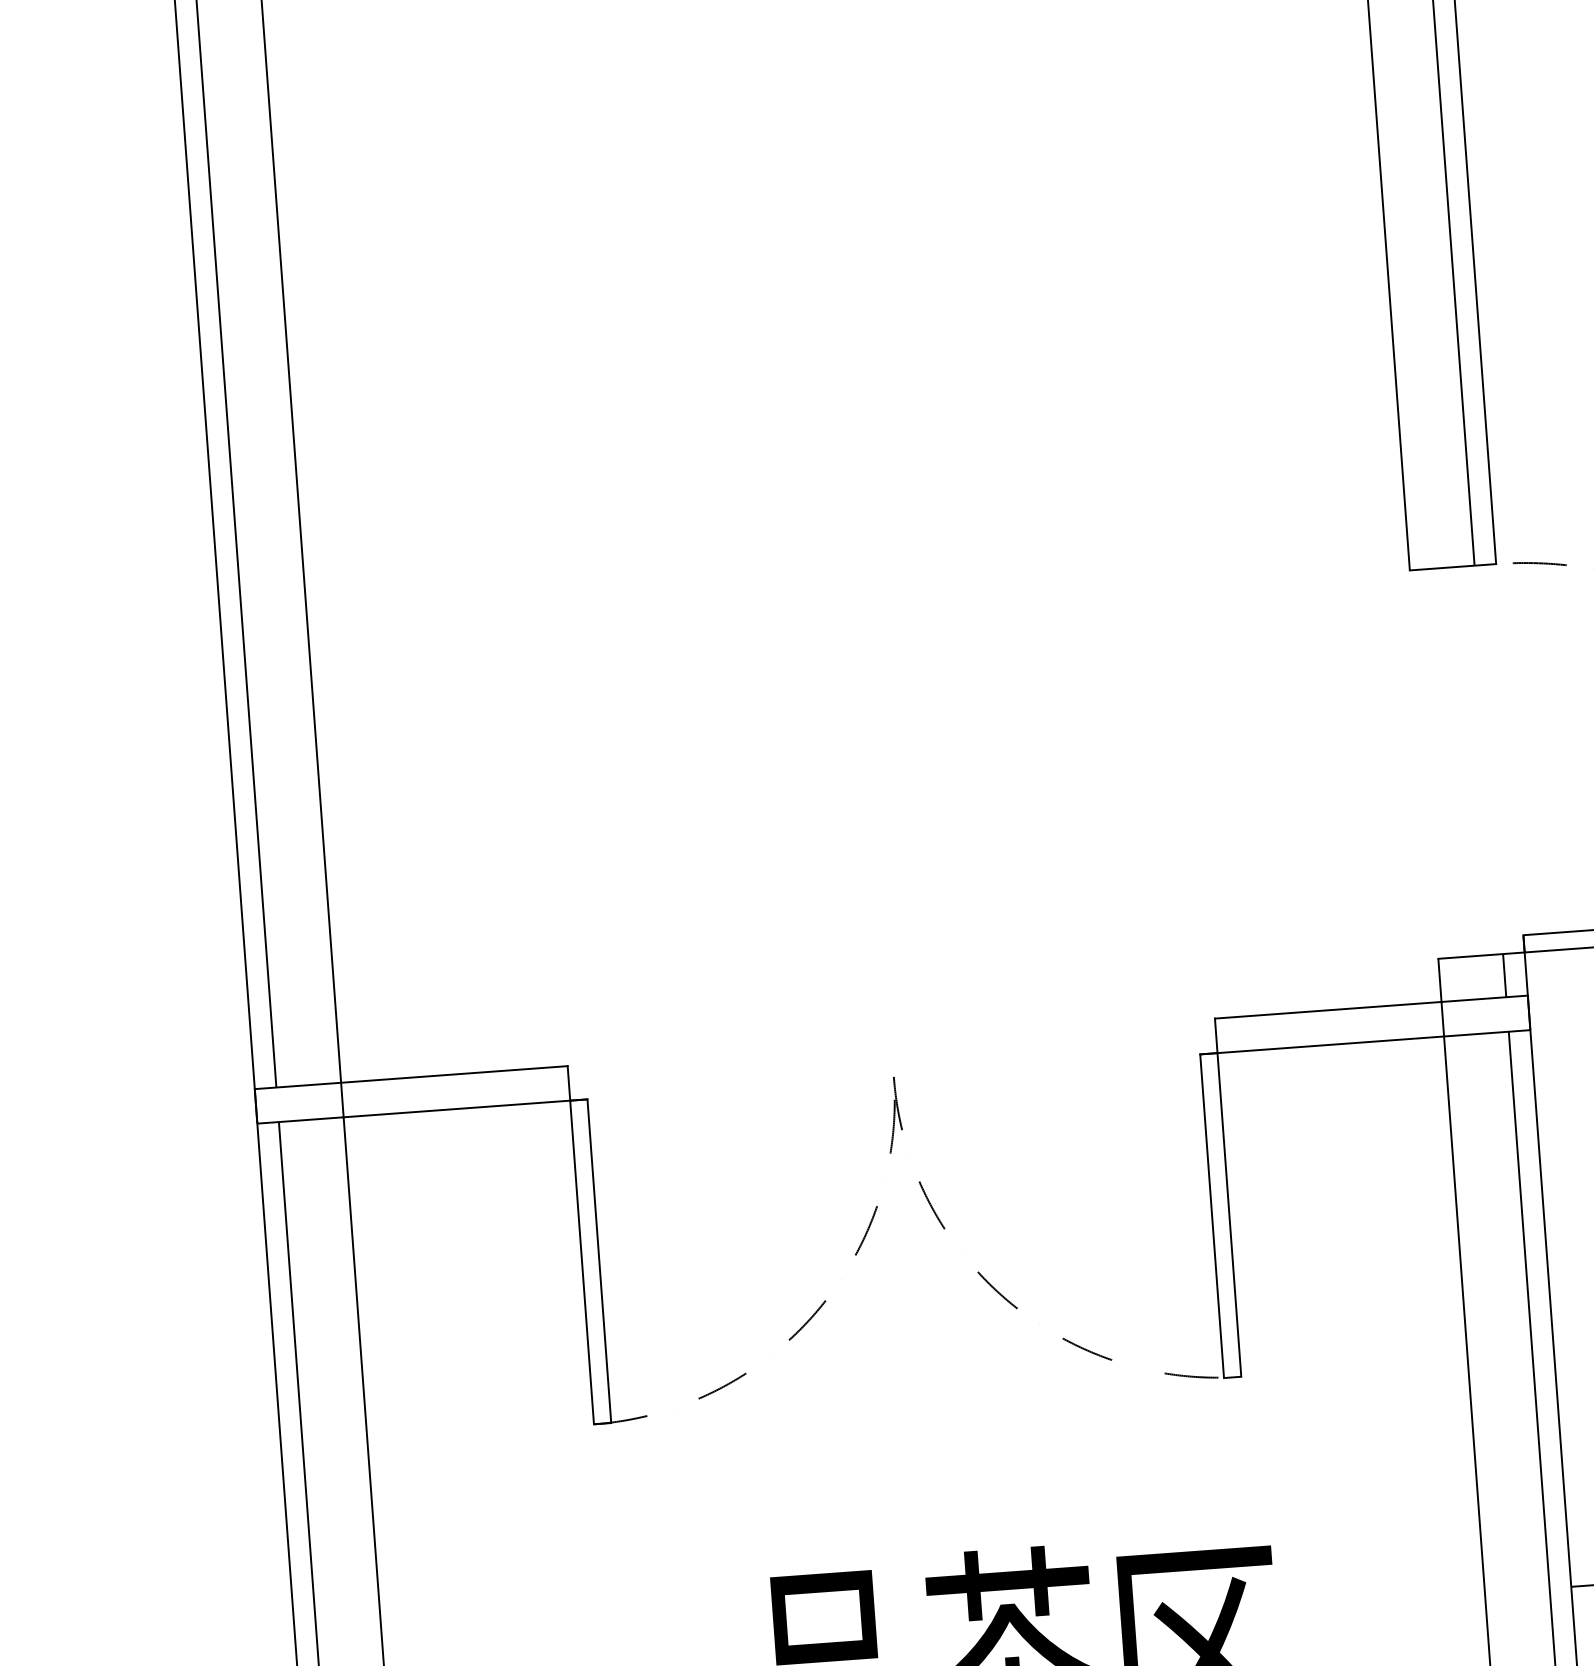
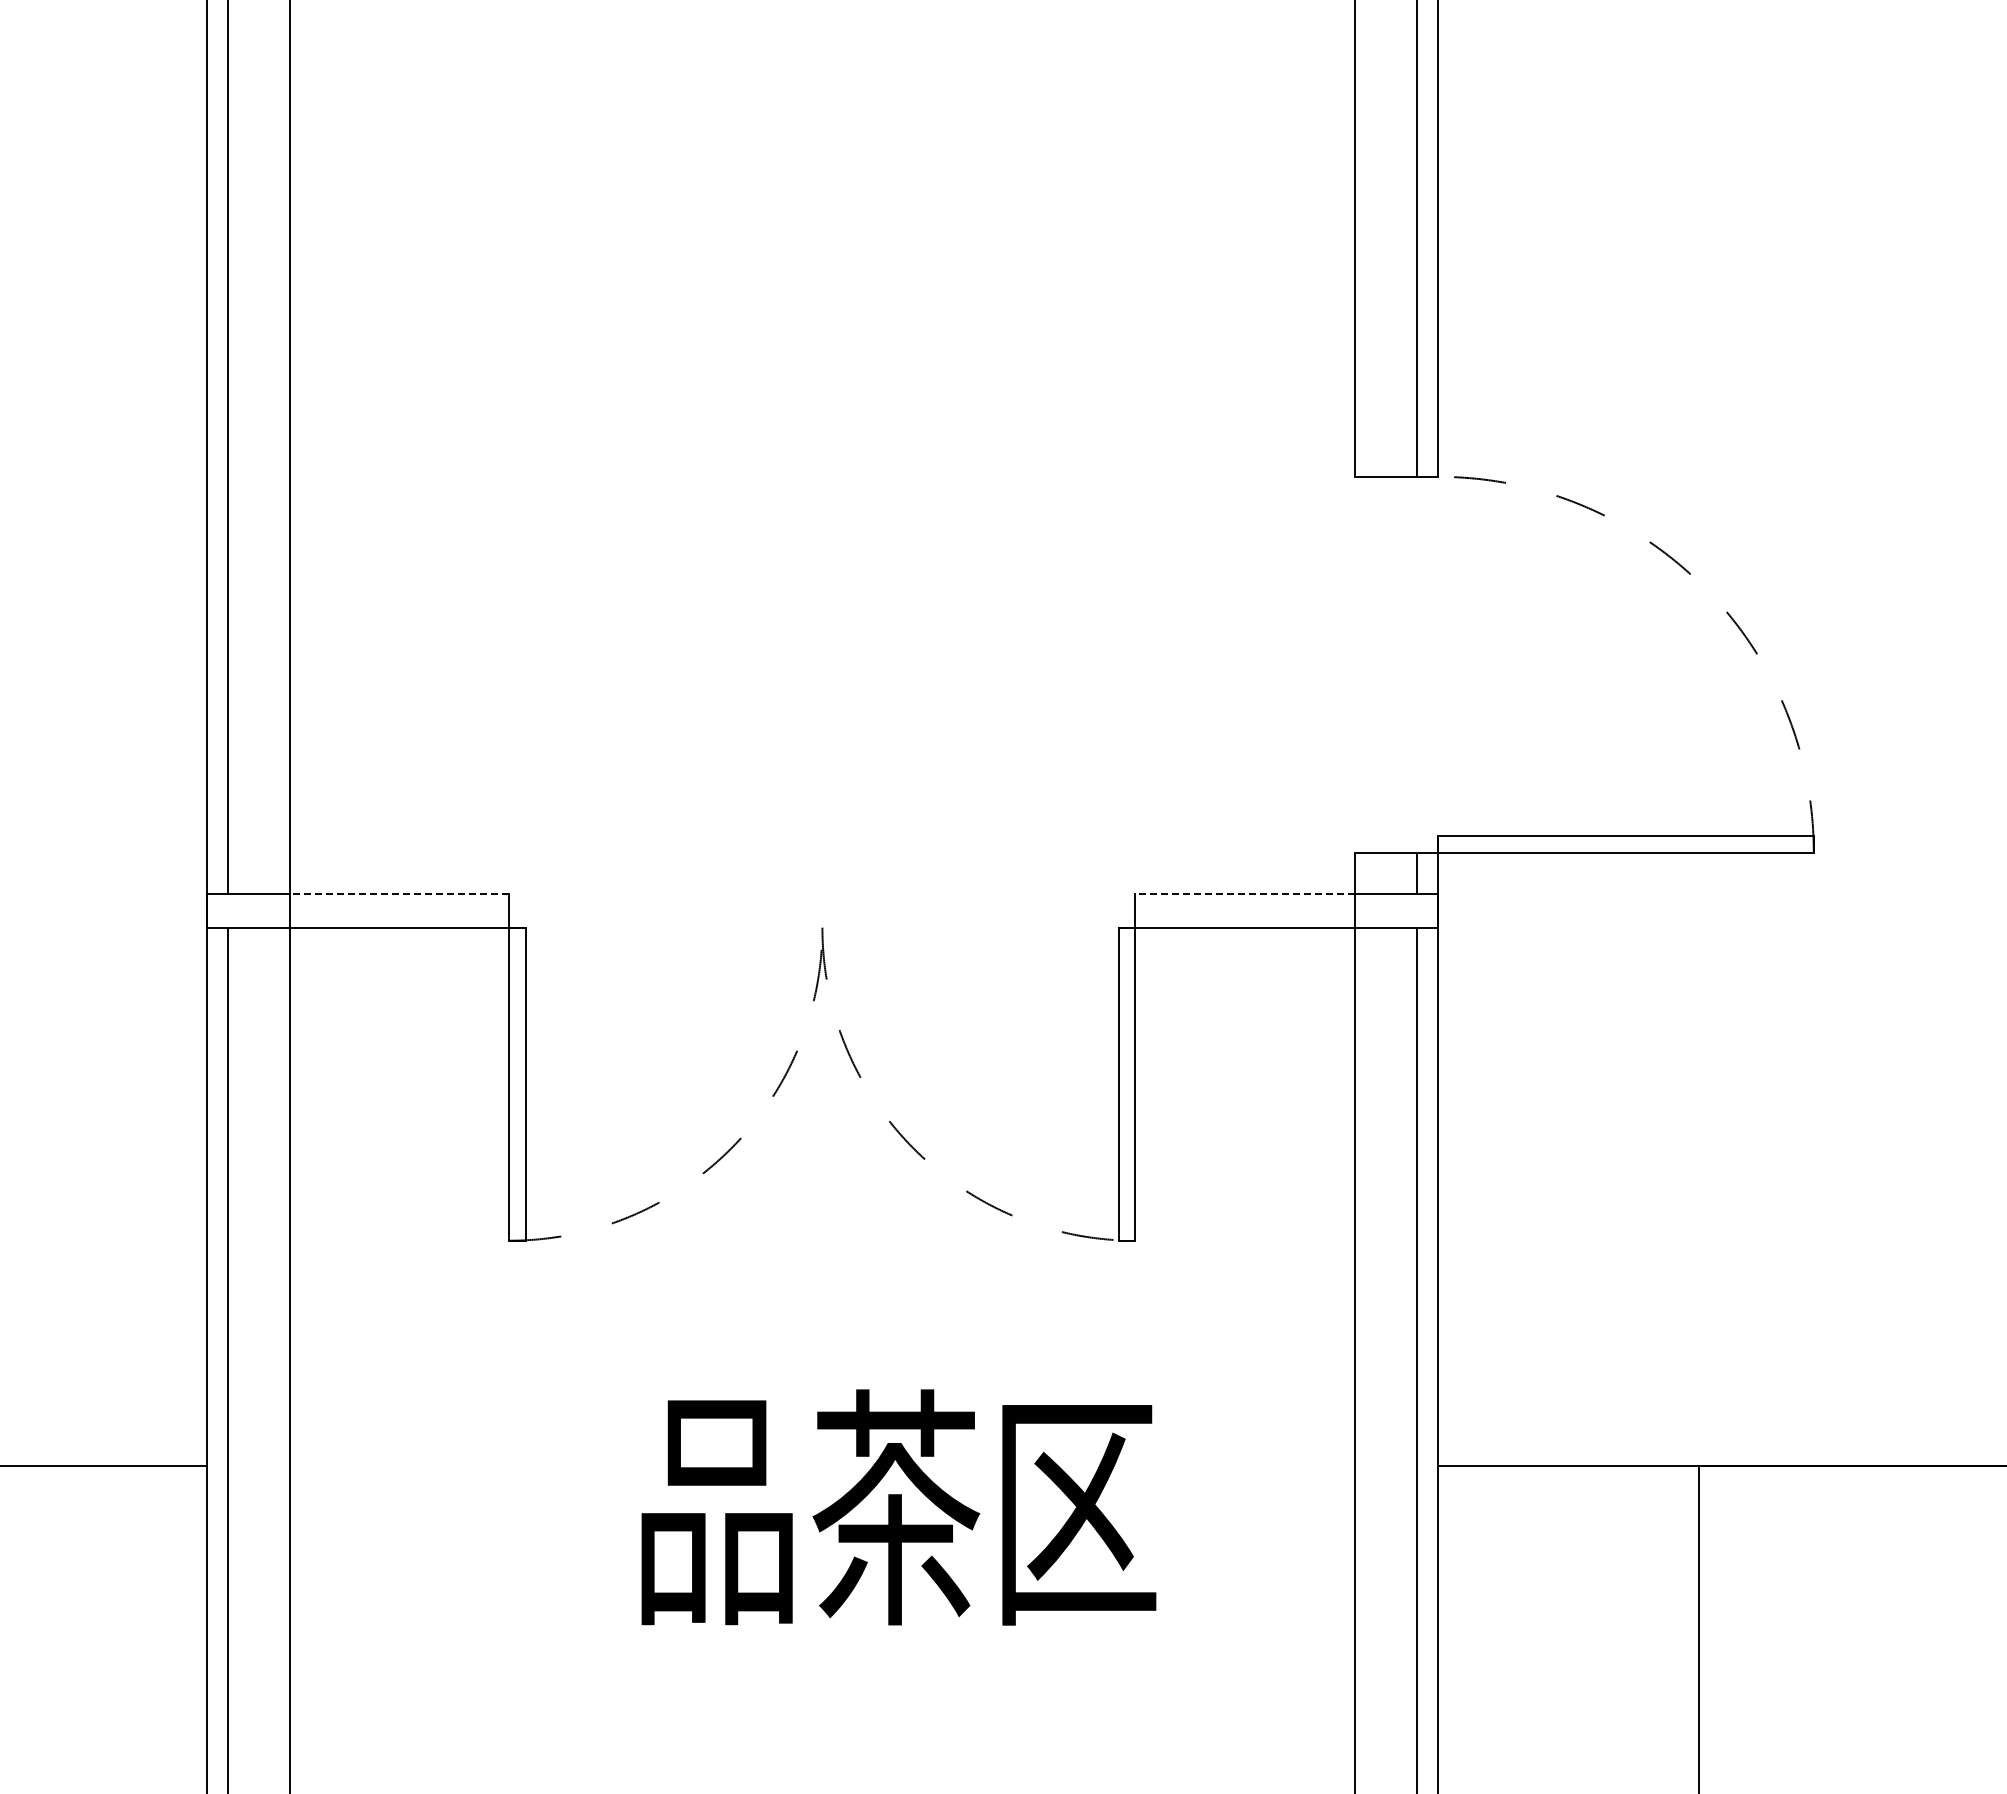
line: (1328, 1010) -> (1245, 894), solid -> dashed
line: (454, 1074) -> (399, 894), solid -> dashed

